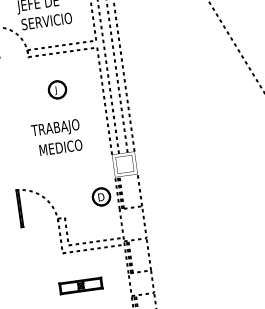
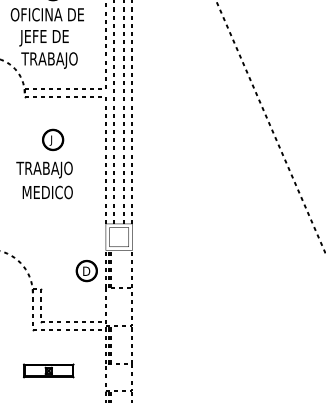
text: (46, 22) -> (51, 60), SERVICIO -> TRABAJO
text: (56, 137) -> (44, 180), moved

